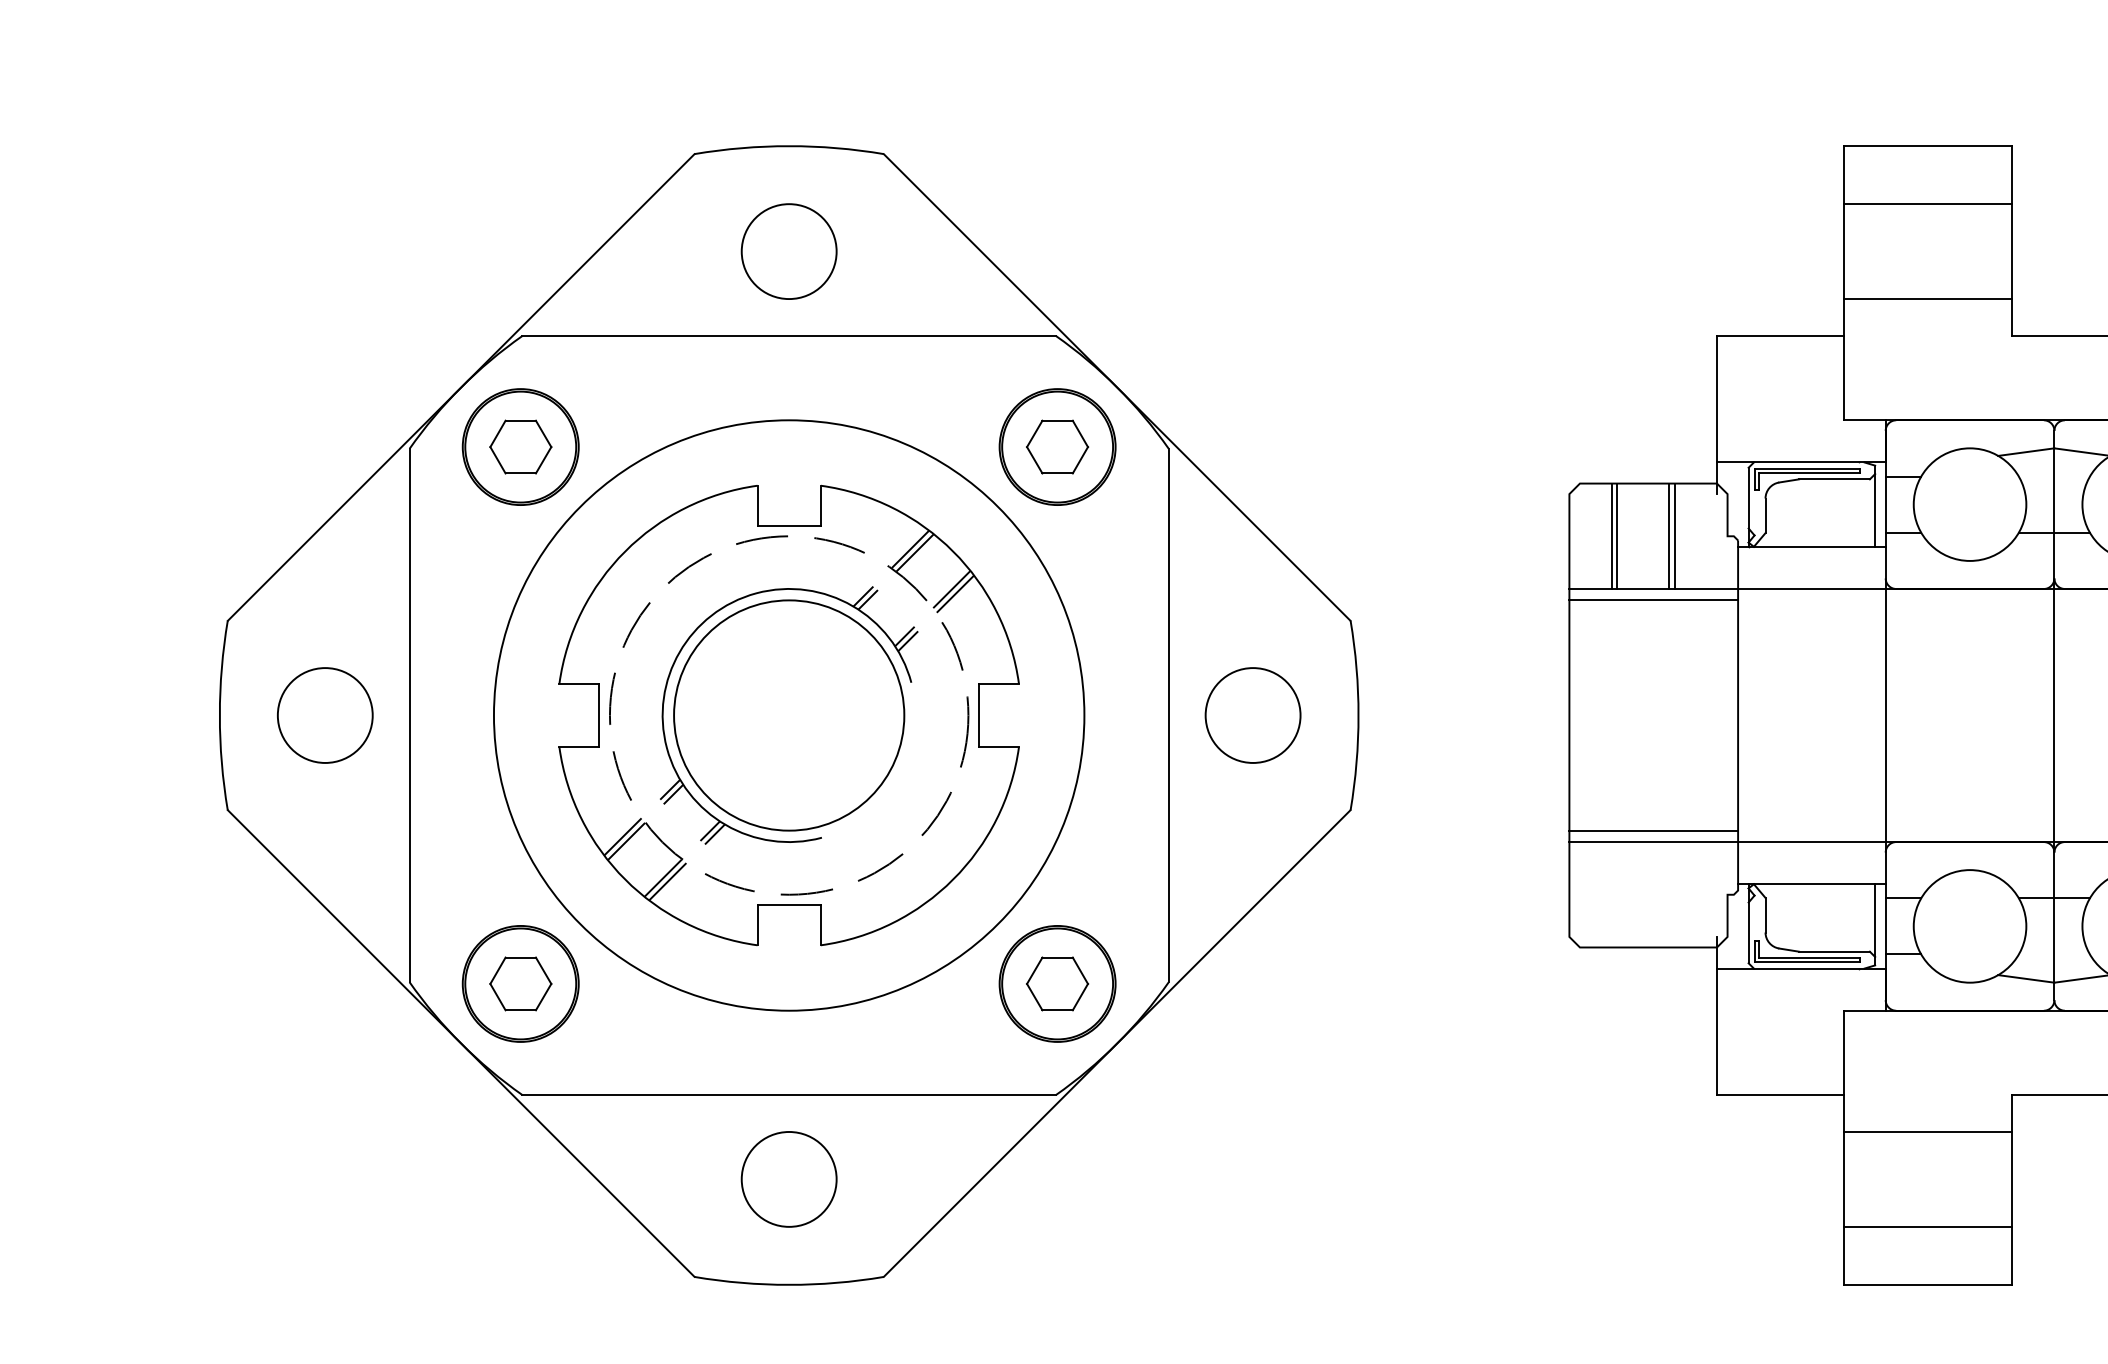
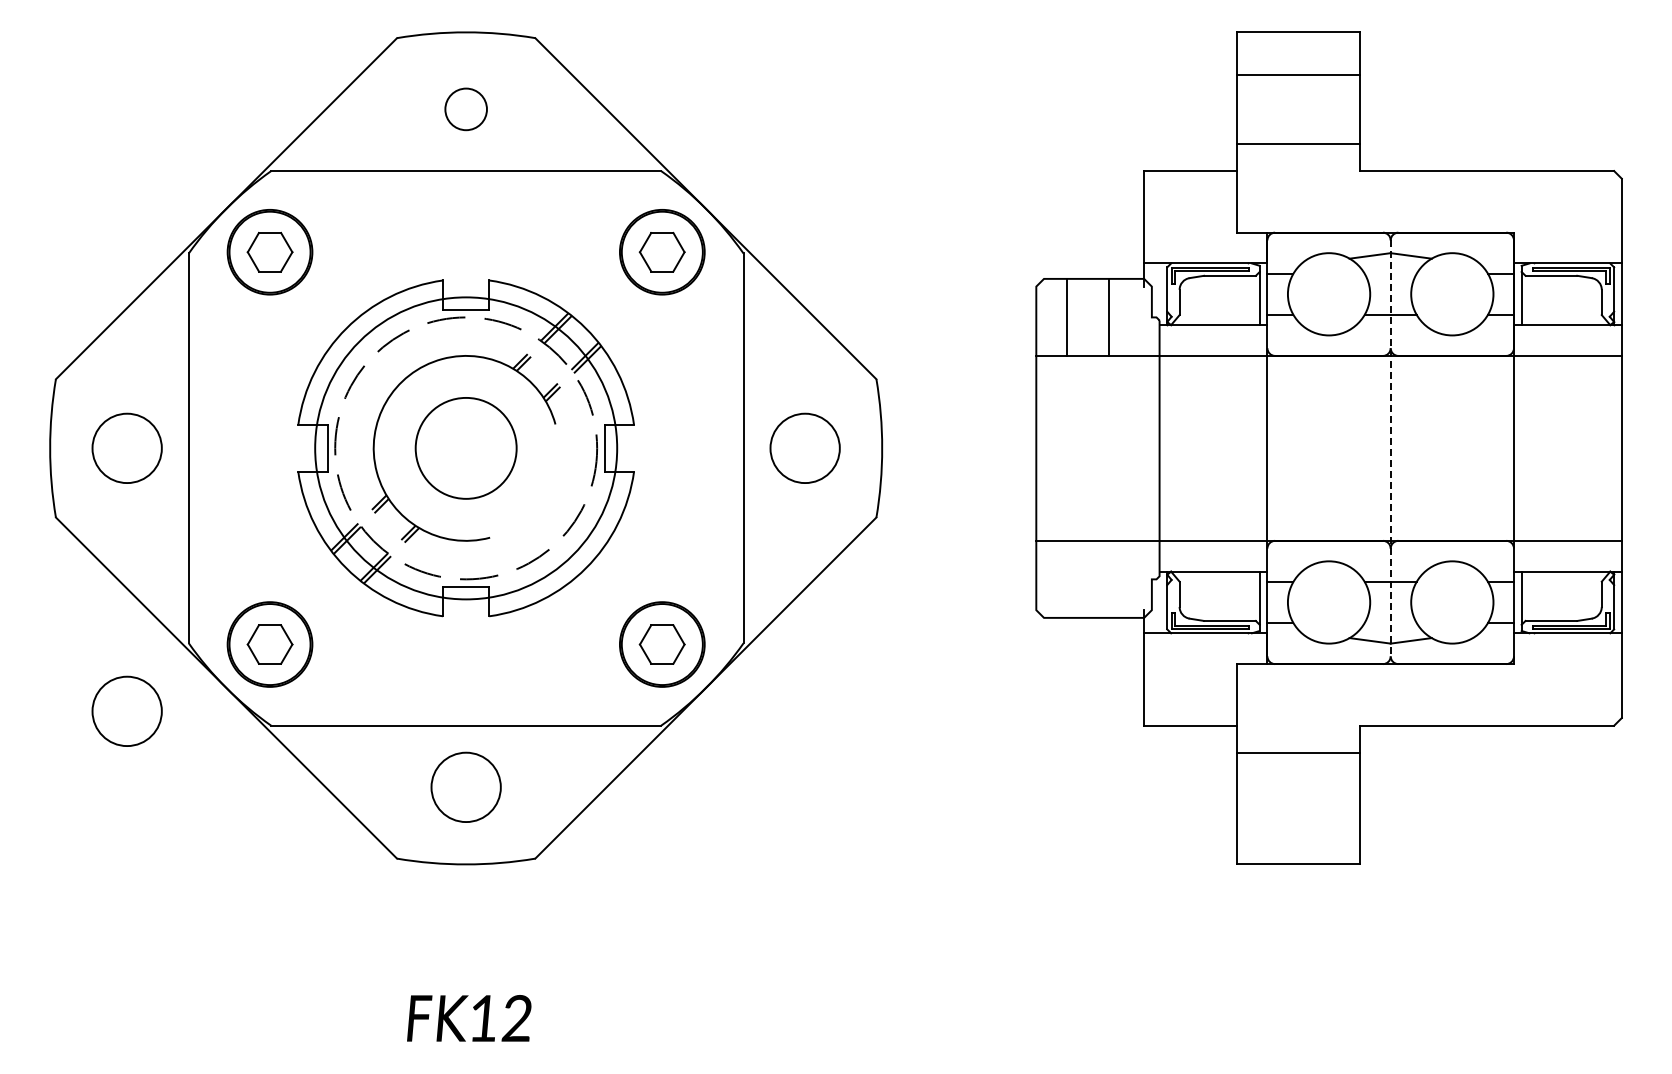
circle: (788, 251) -> (465, 109), size x0.6
line: (1617, 535) -> (1071, 316), removed
line: (1675, 535) -> (1113, 316), removed
line: (1653, 600) -> (1097, 364), removed
circle: (788, 715) -> (465, 448), size x0.7
circle: (789, 715) -> (466, 448), size x0.6
line: (2054, 715) -> (1390, 448), solid -> dashed
line: (1653, 830) -> (1097, 532), removed
circle: (324, 1074) -> (126, 710), added
line: (1926, 1227) -> (1297, 822), removed

